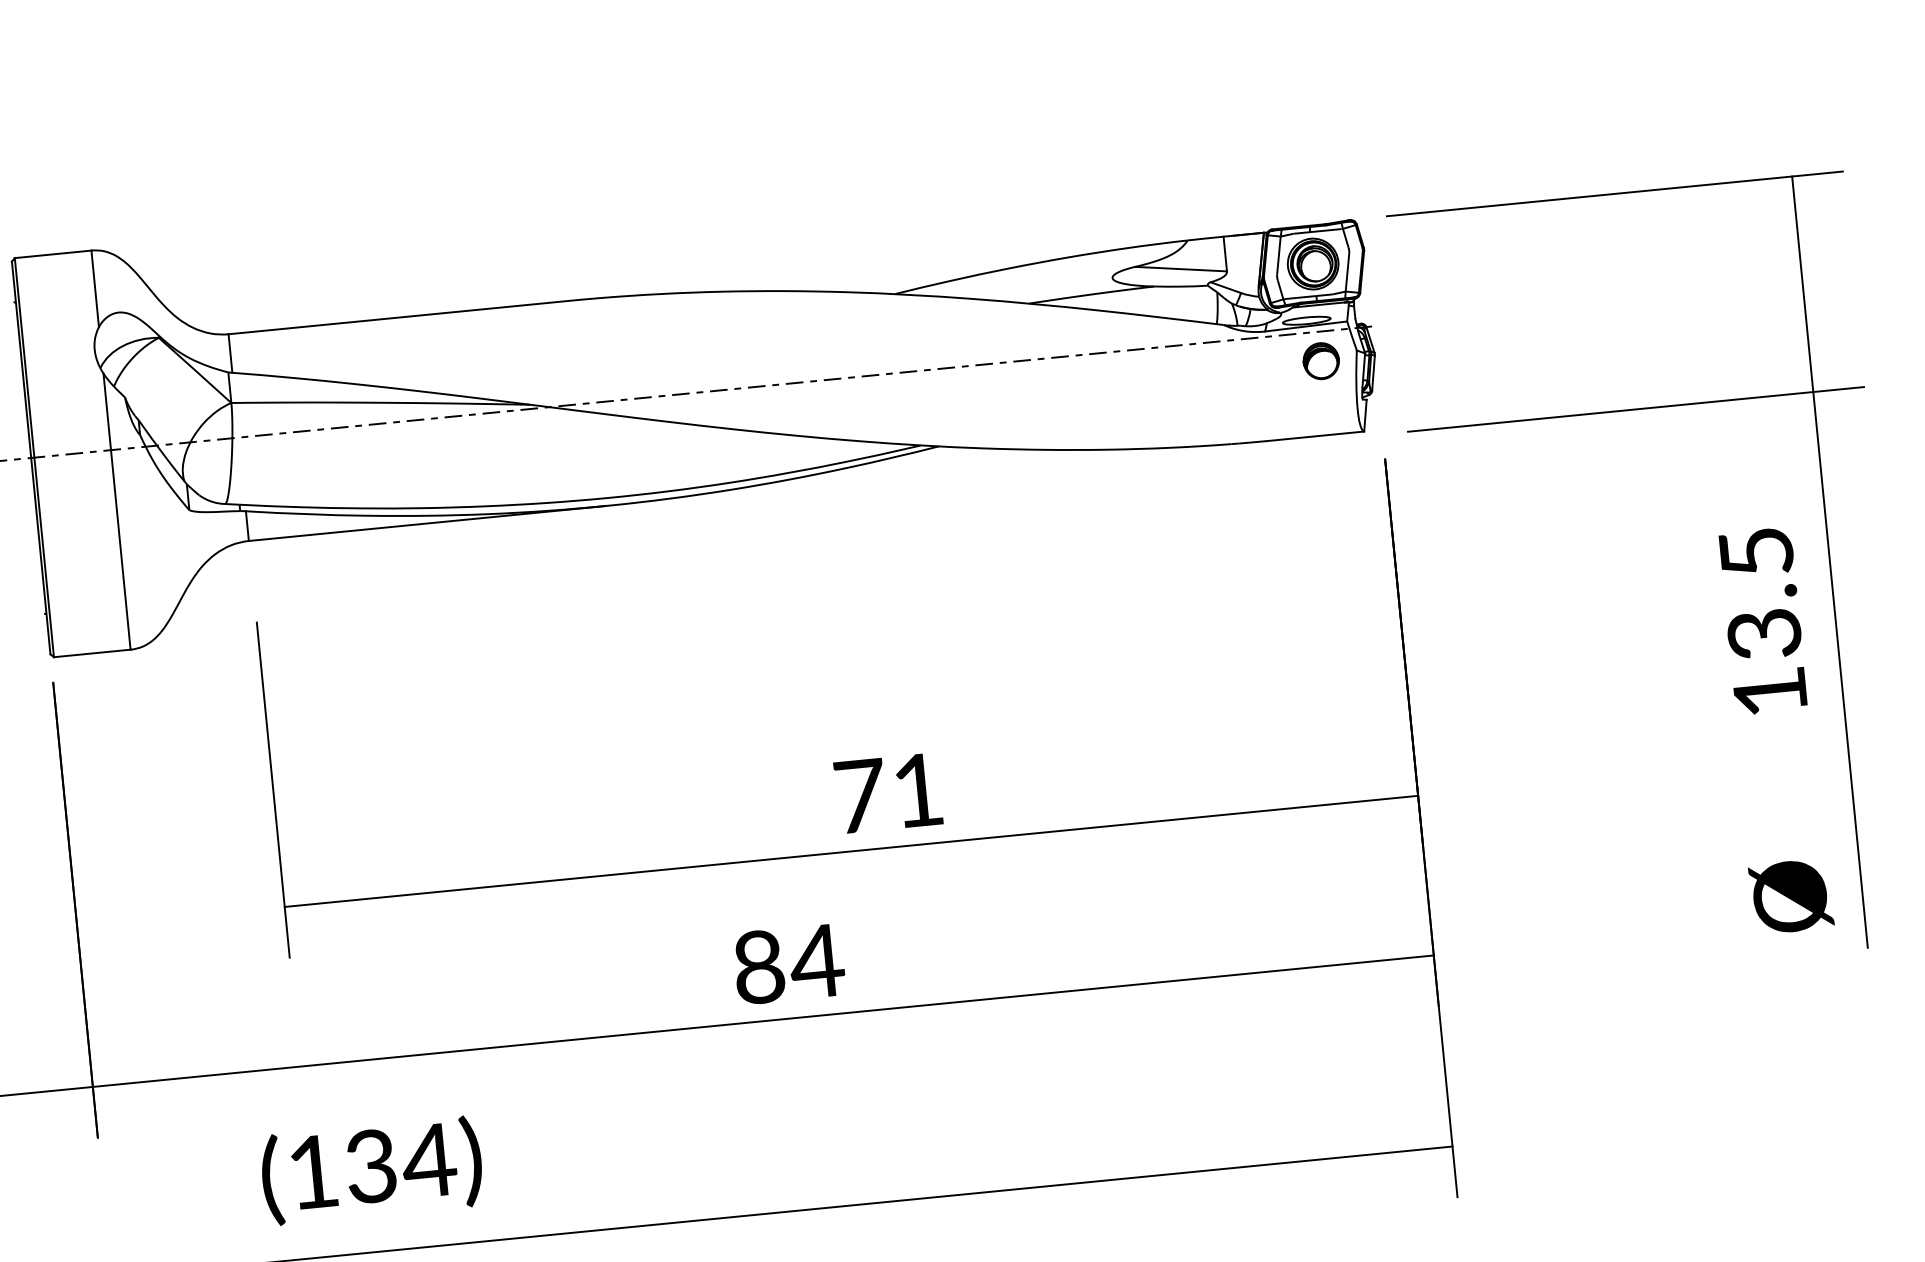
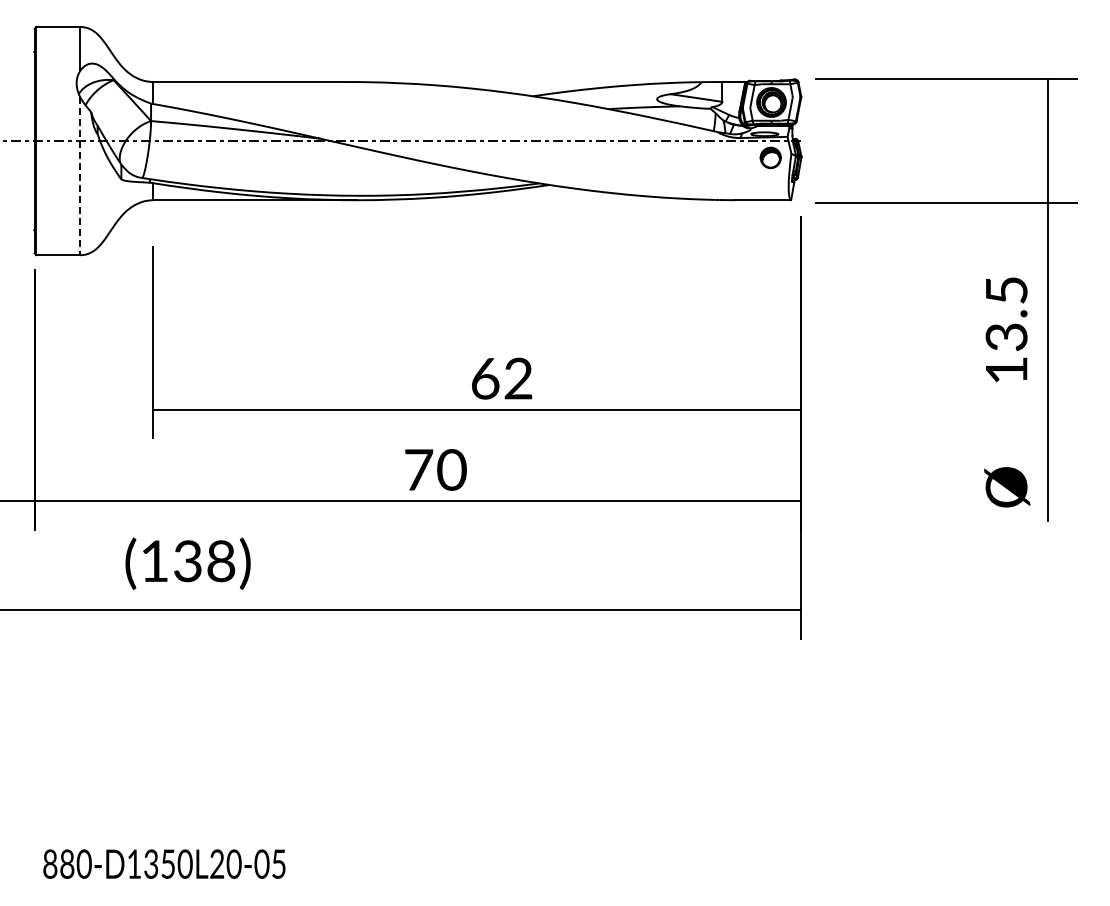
line: (117, 511) -> (80, 176), solid -> dashed
text: (890, 792) -> (502, 378), 71 -> 62
text: (788, 963) -> (435, 469), 84 -> 70
text: (428, 1161) -> (220, 561), (134) -> (138)

